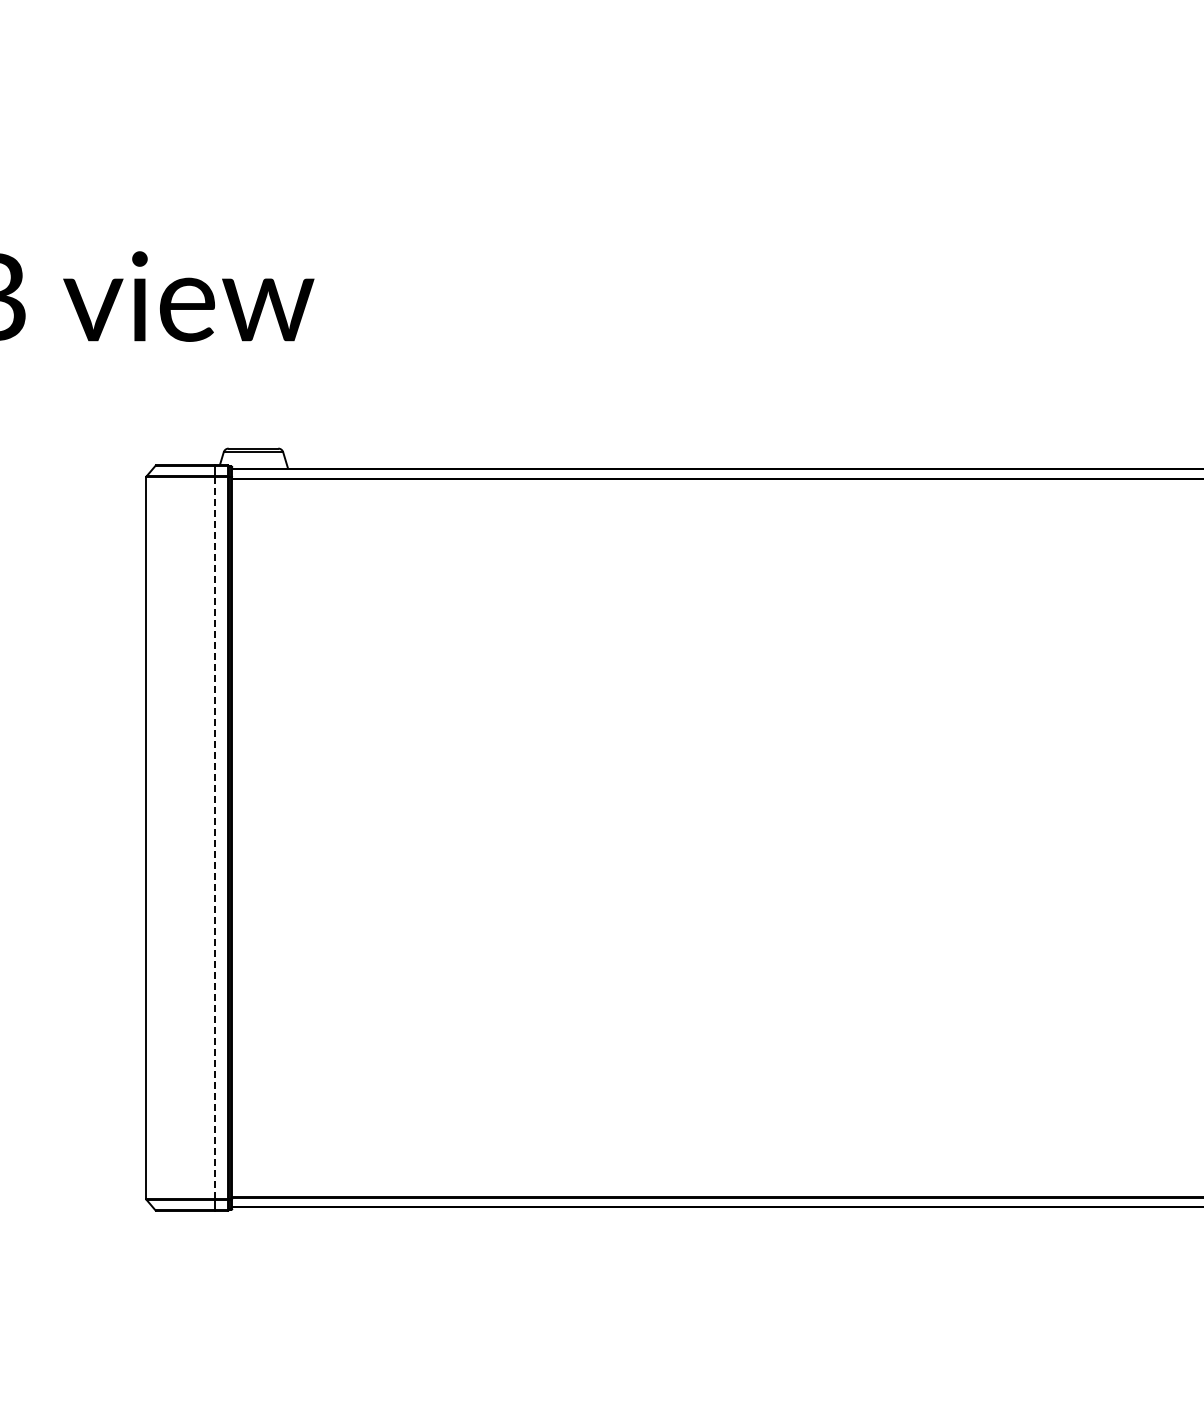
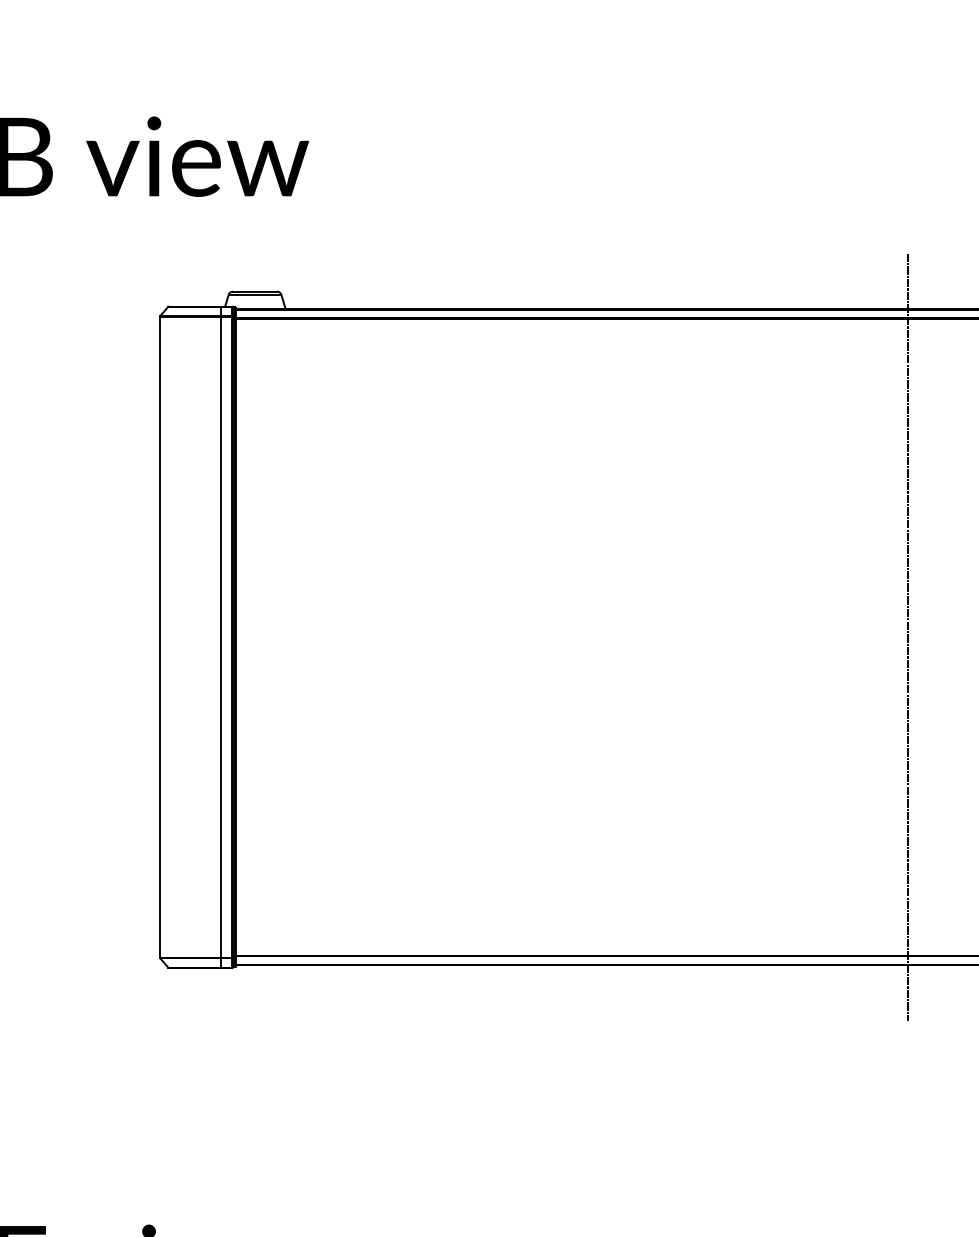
line: (215, 837) -> (221, 636), dashed -> solid
line: (989, 837) -> (908, 636), added

